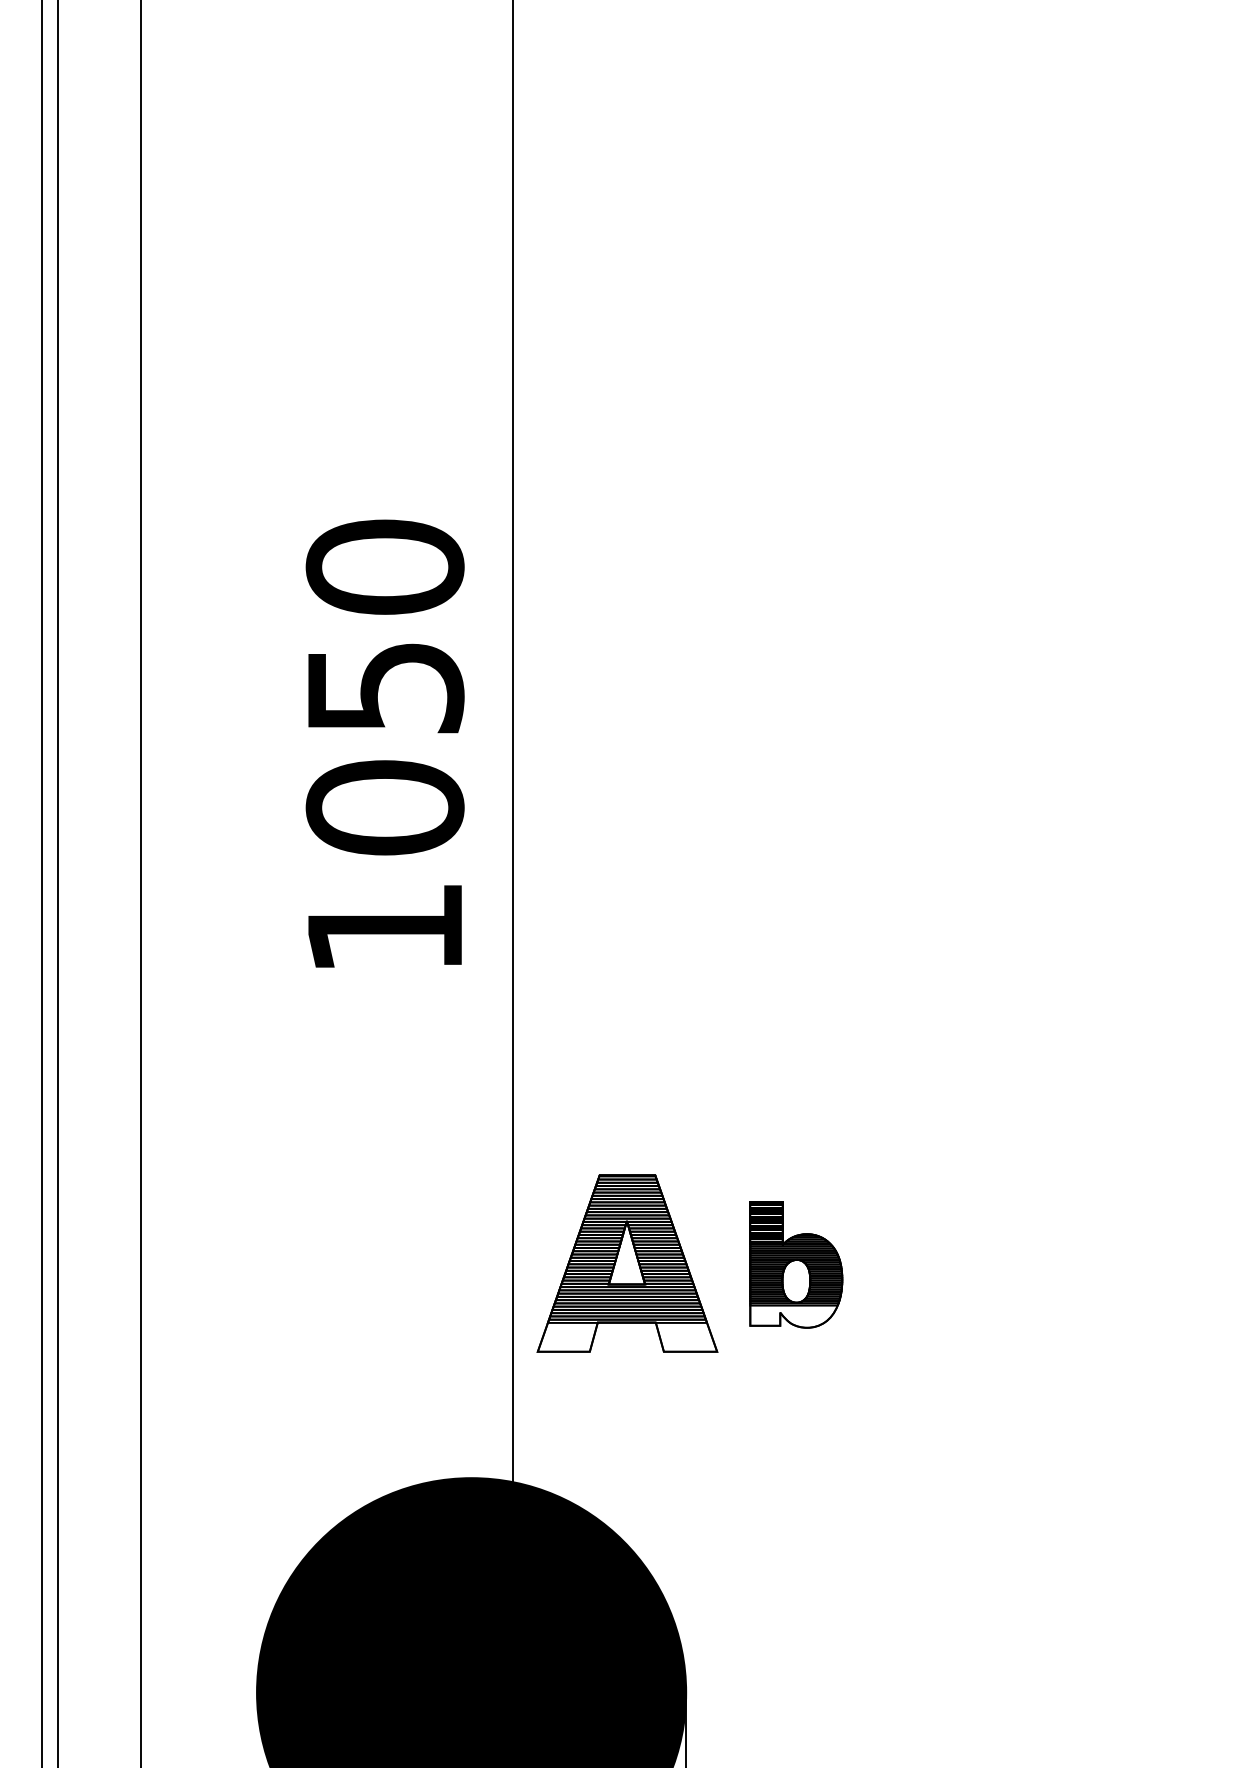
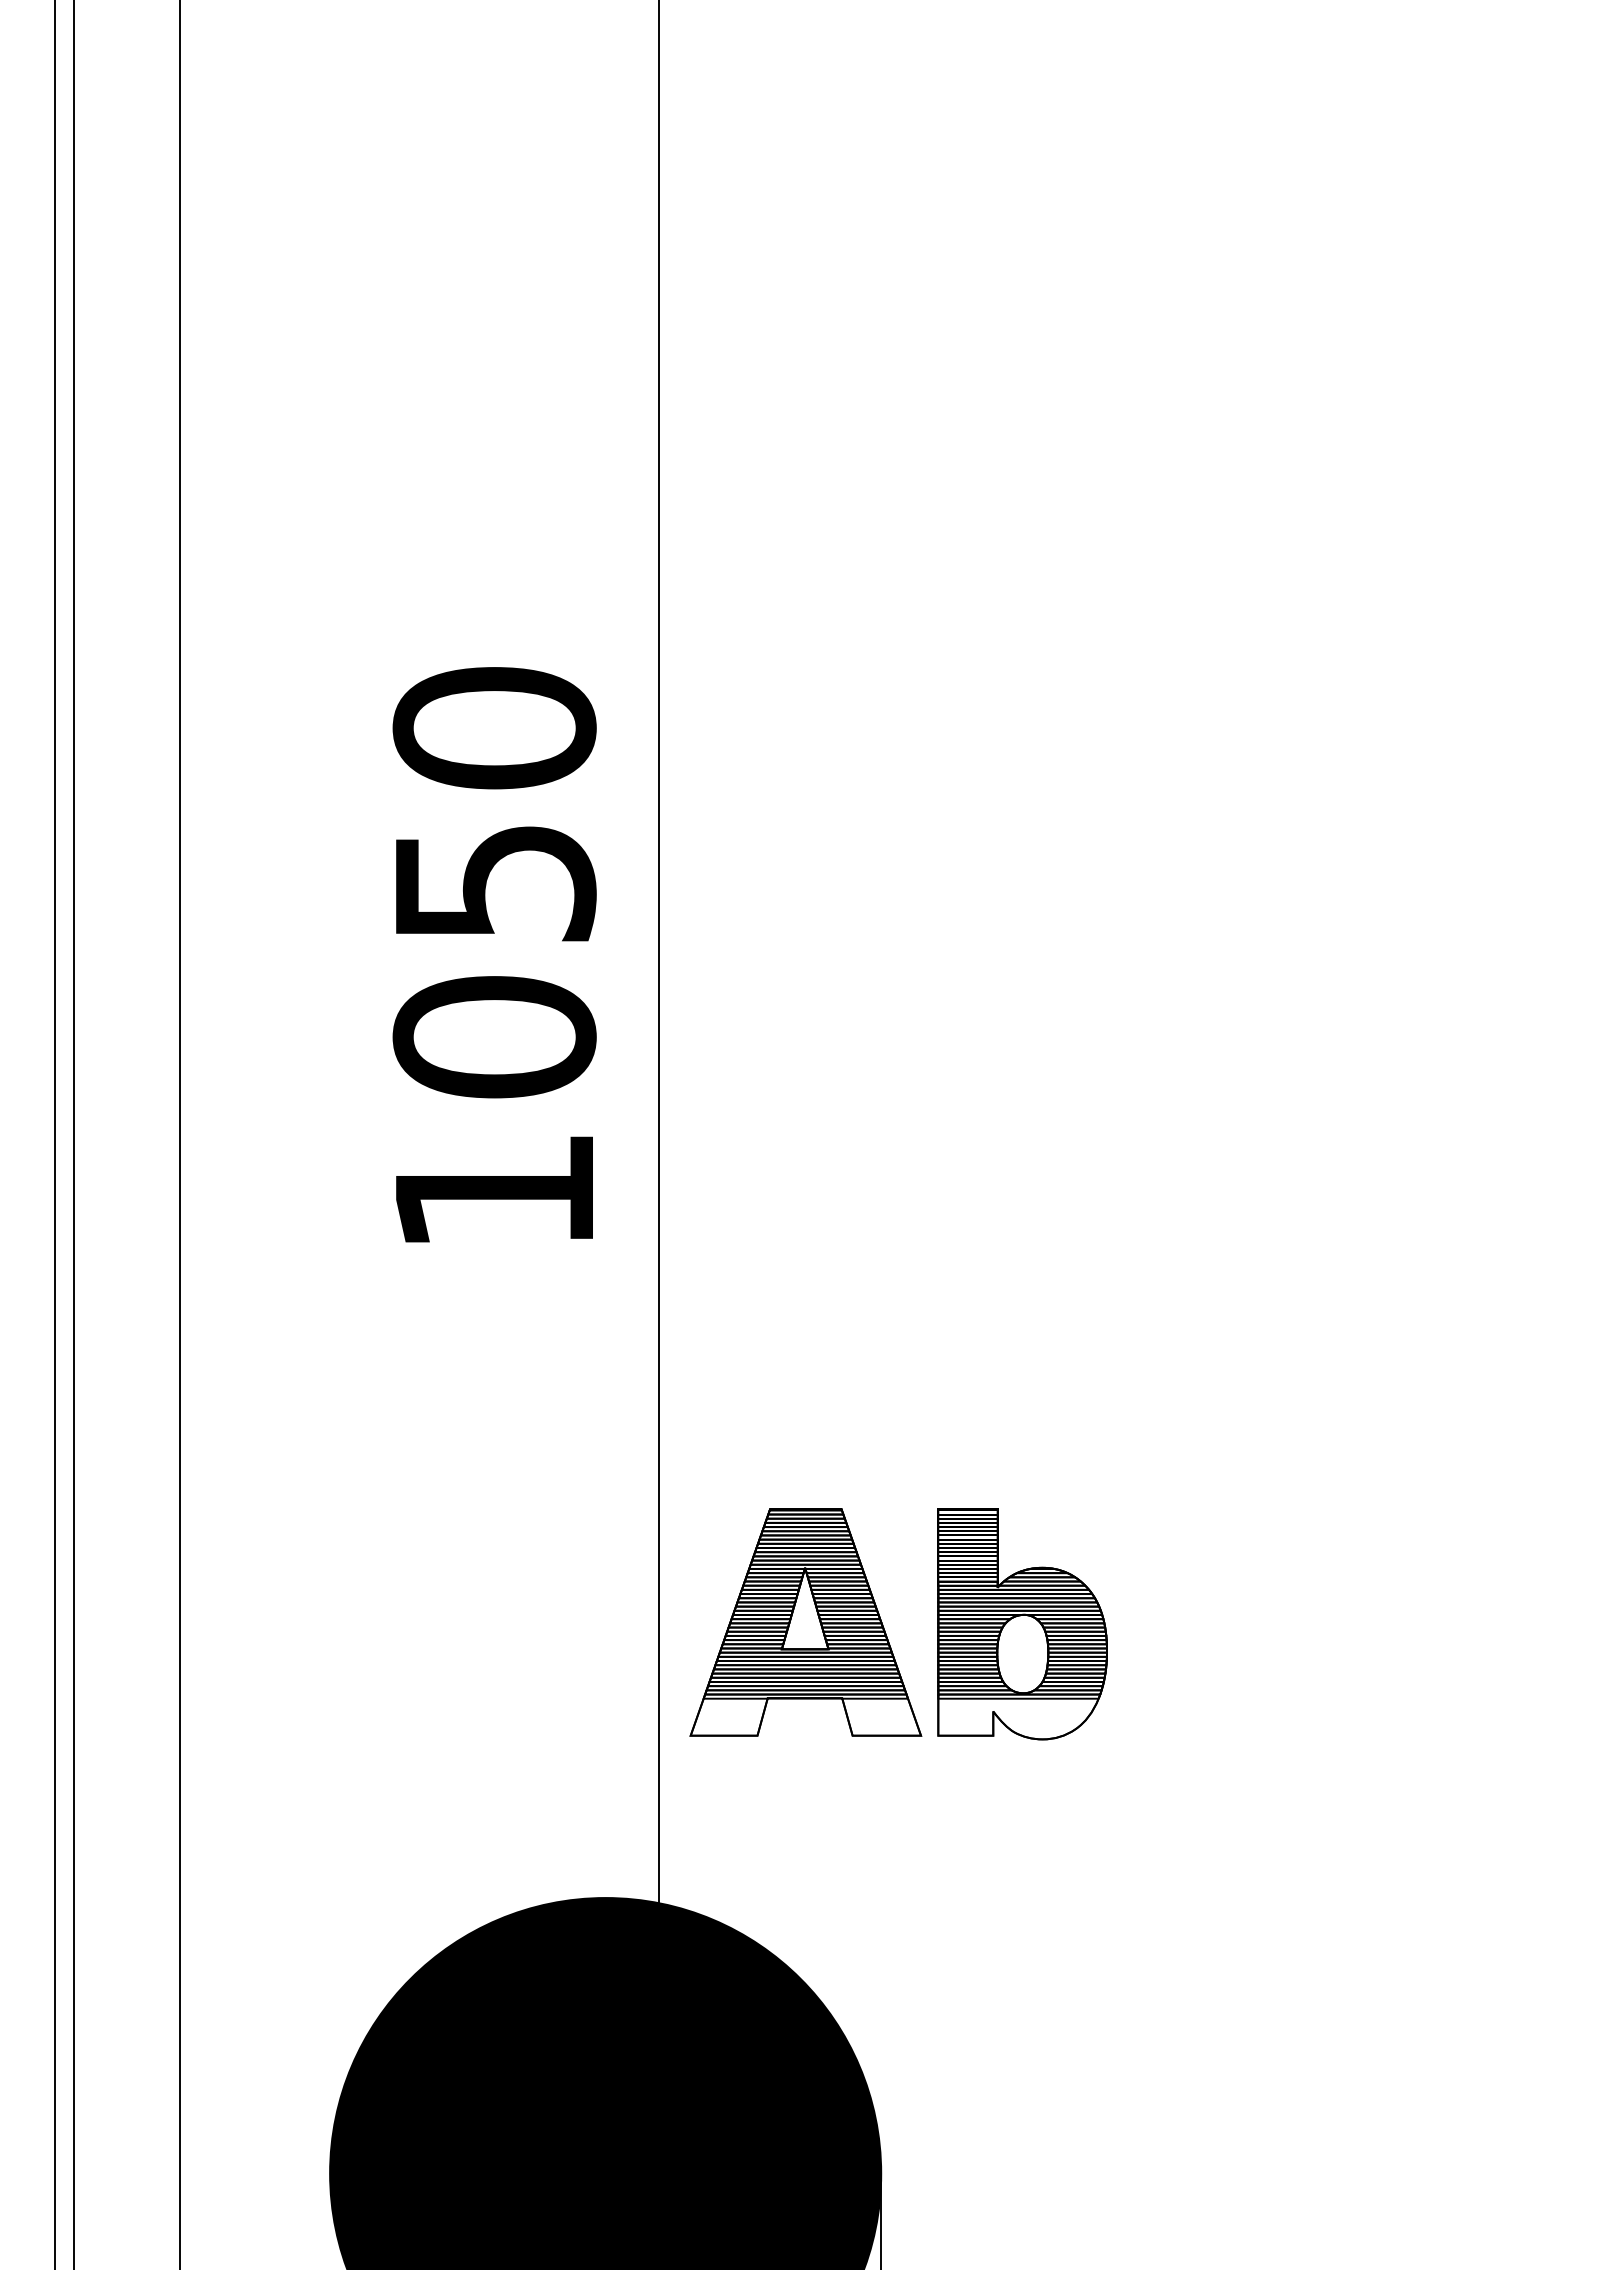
part: (796, 1265) -> (1022, 1624), size x1.43

